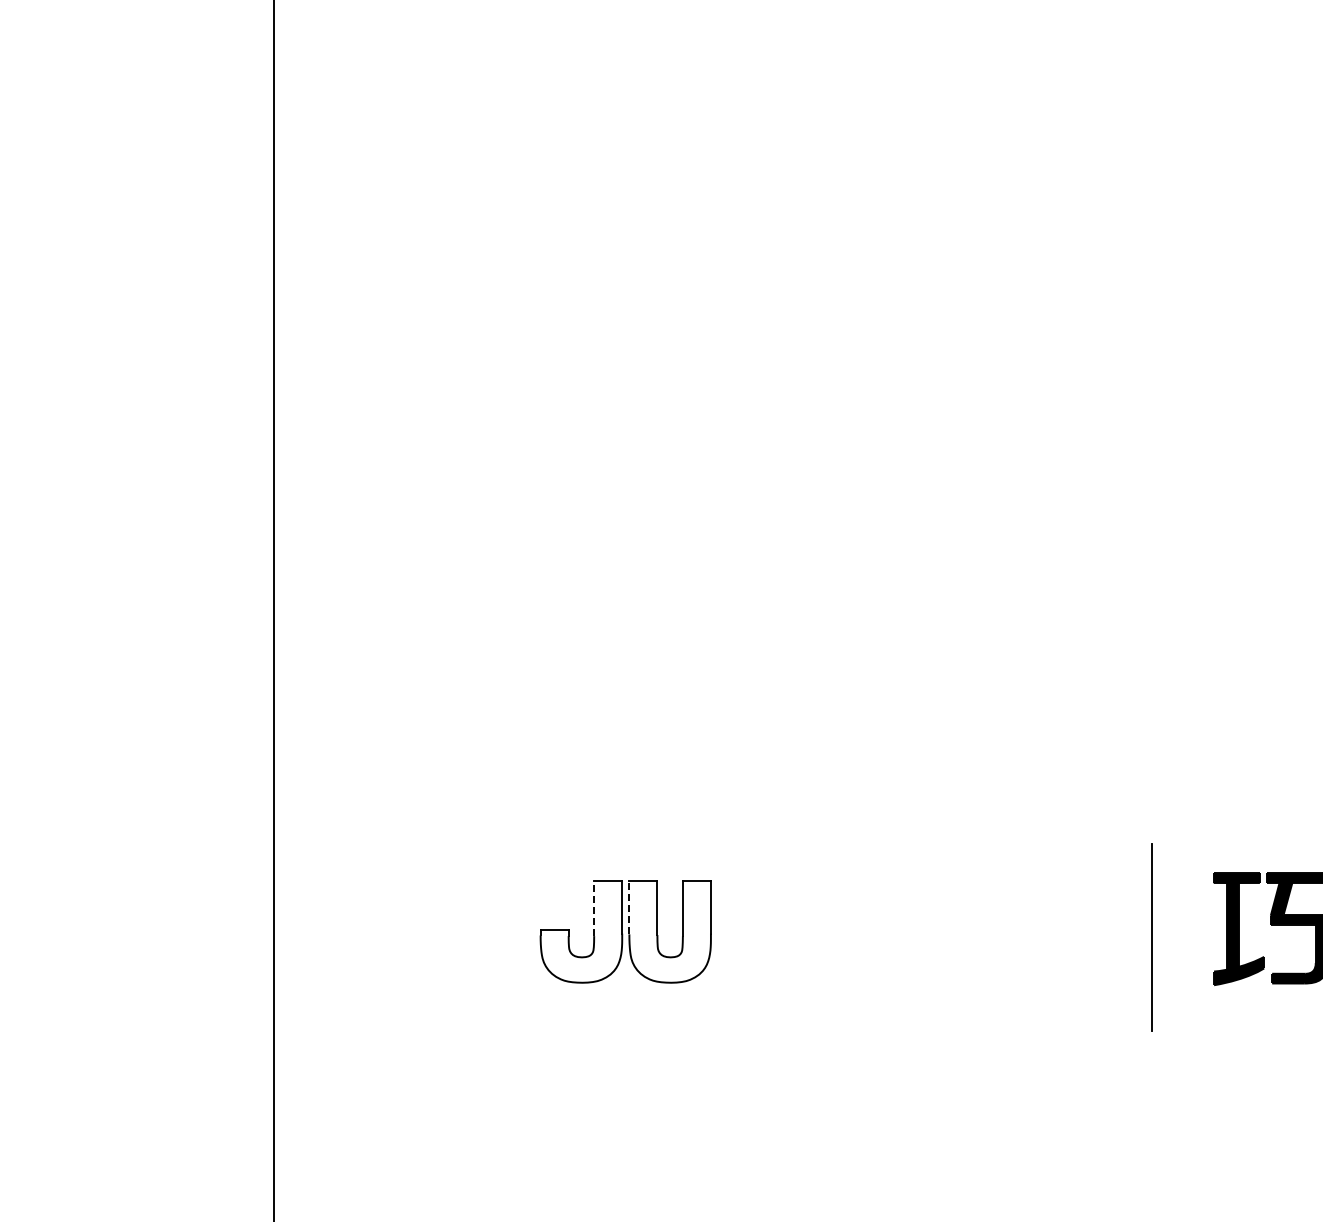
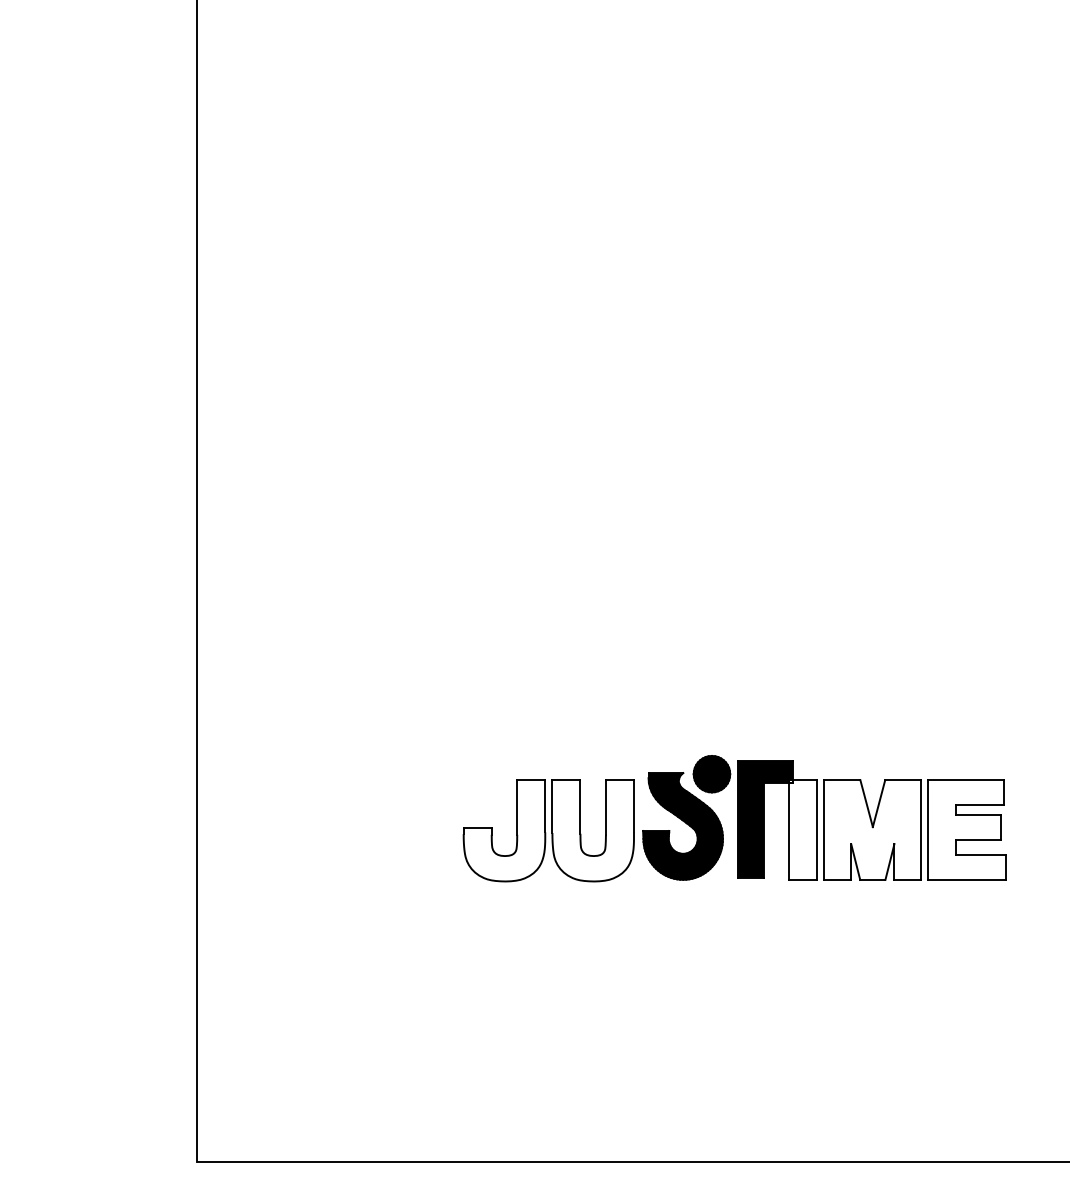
line: (629, 907) -> (552, 806), dashed -> solid
line: (594, 908) -> (517, 807), dashed -> solid
part: (901, 919) -> (824, 818), added

